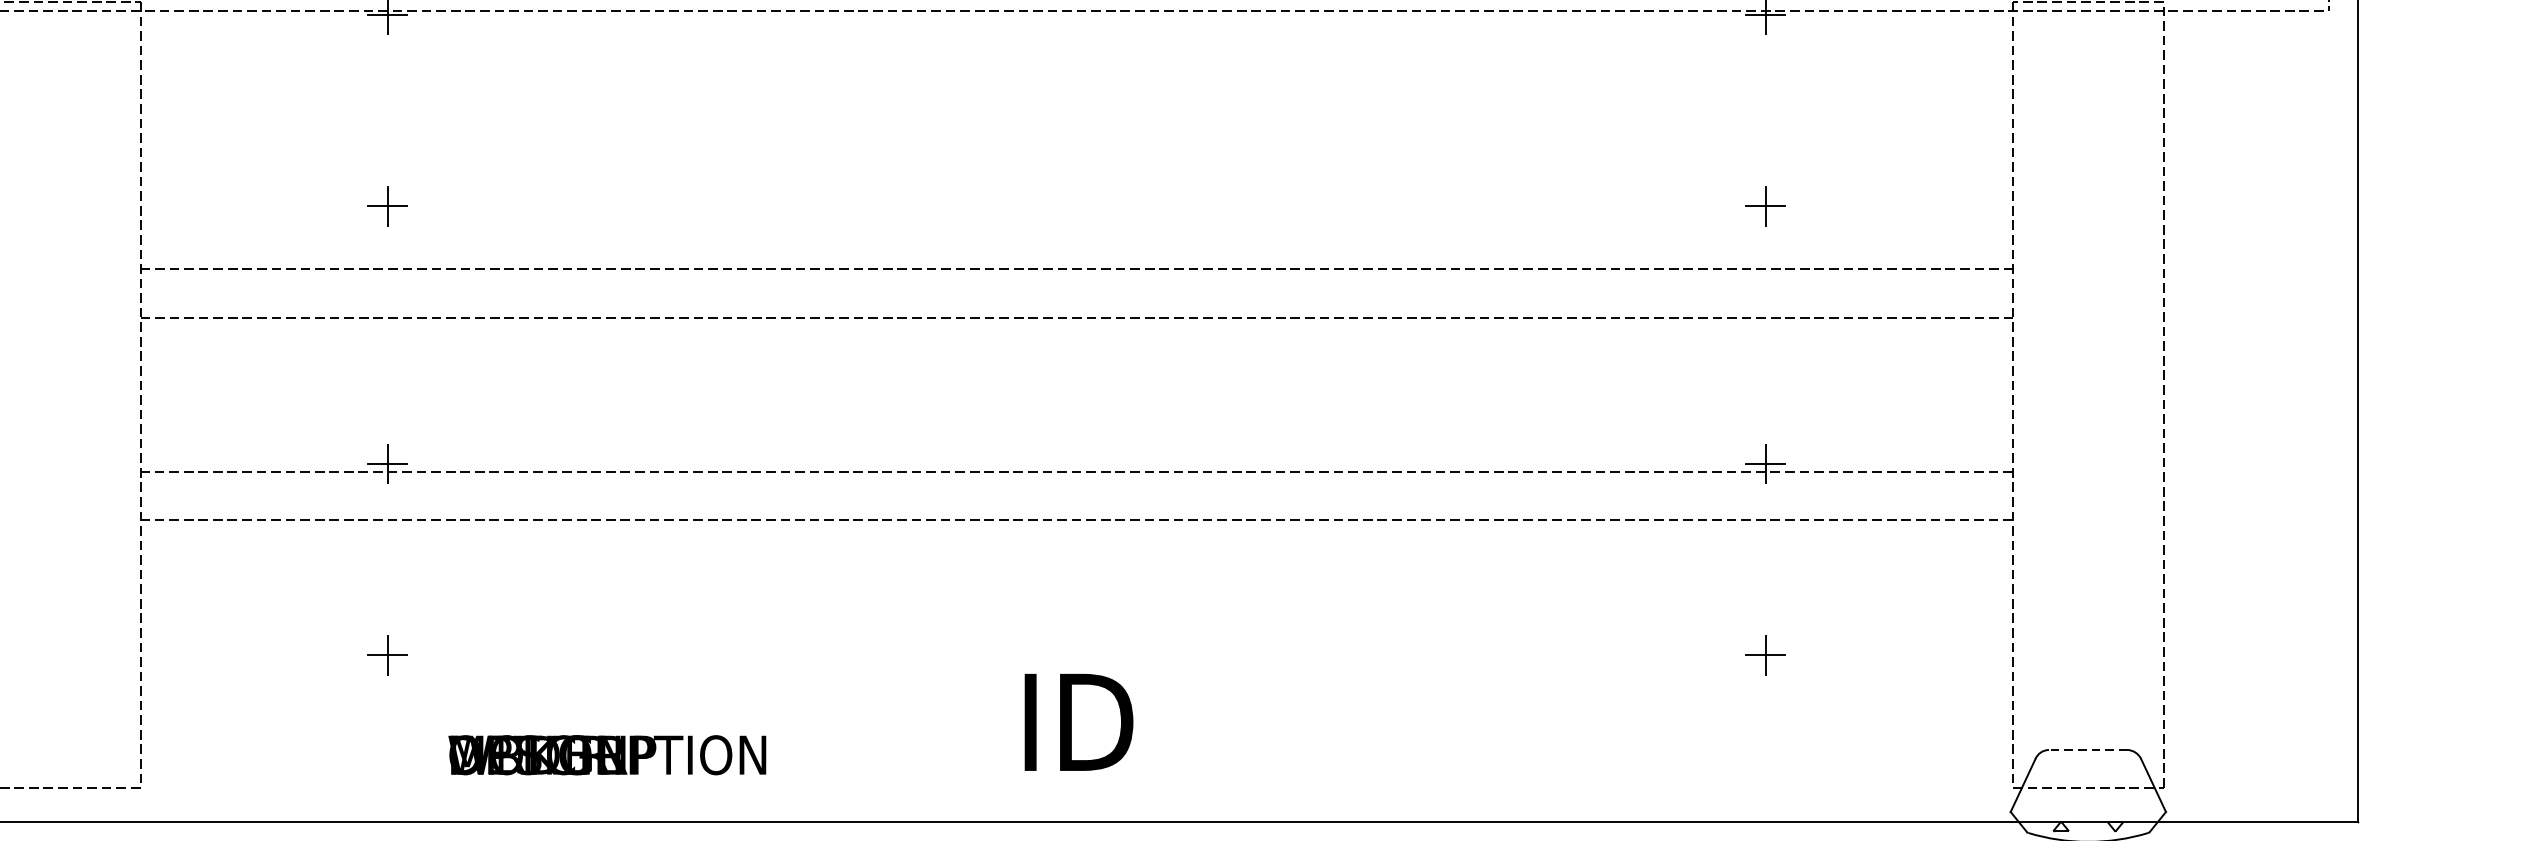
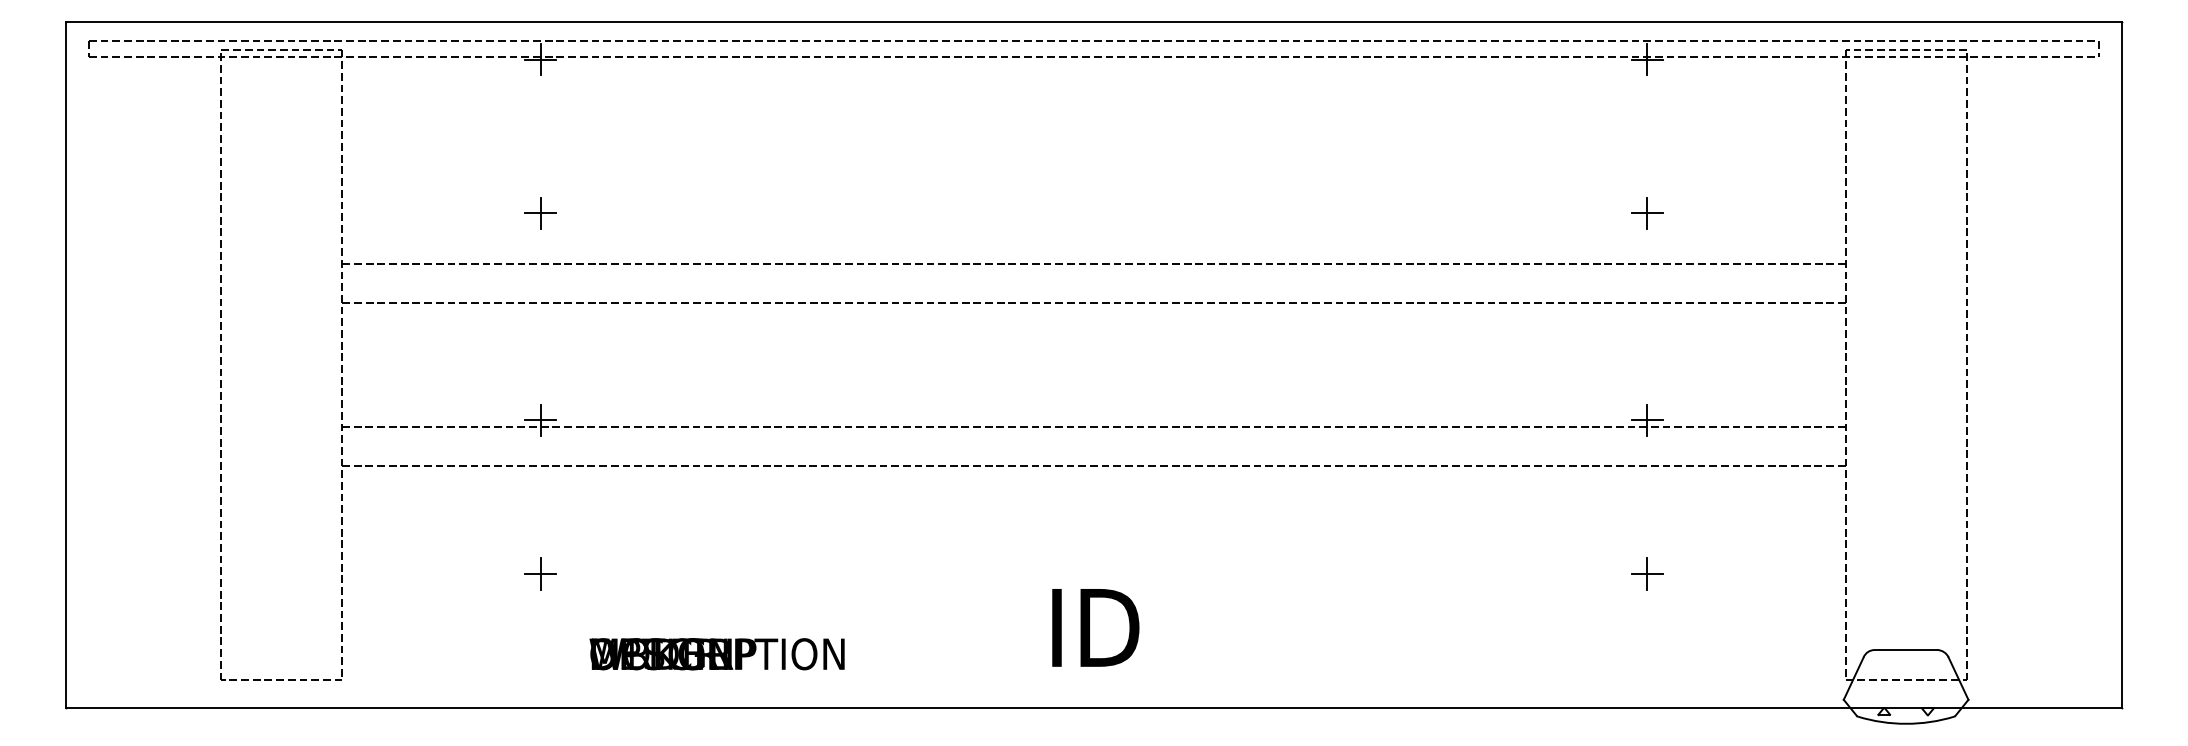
line: (2088, 750) -> (1906, 650), dashed -> solid

